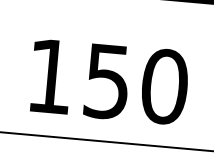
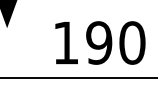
text: (108, 80) -> (99, 42), 150 -> 190

